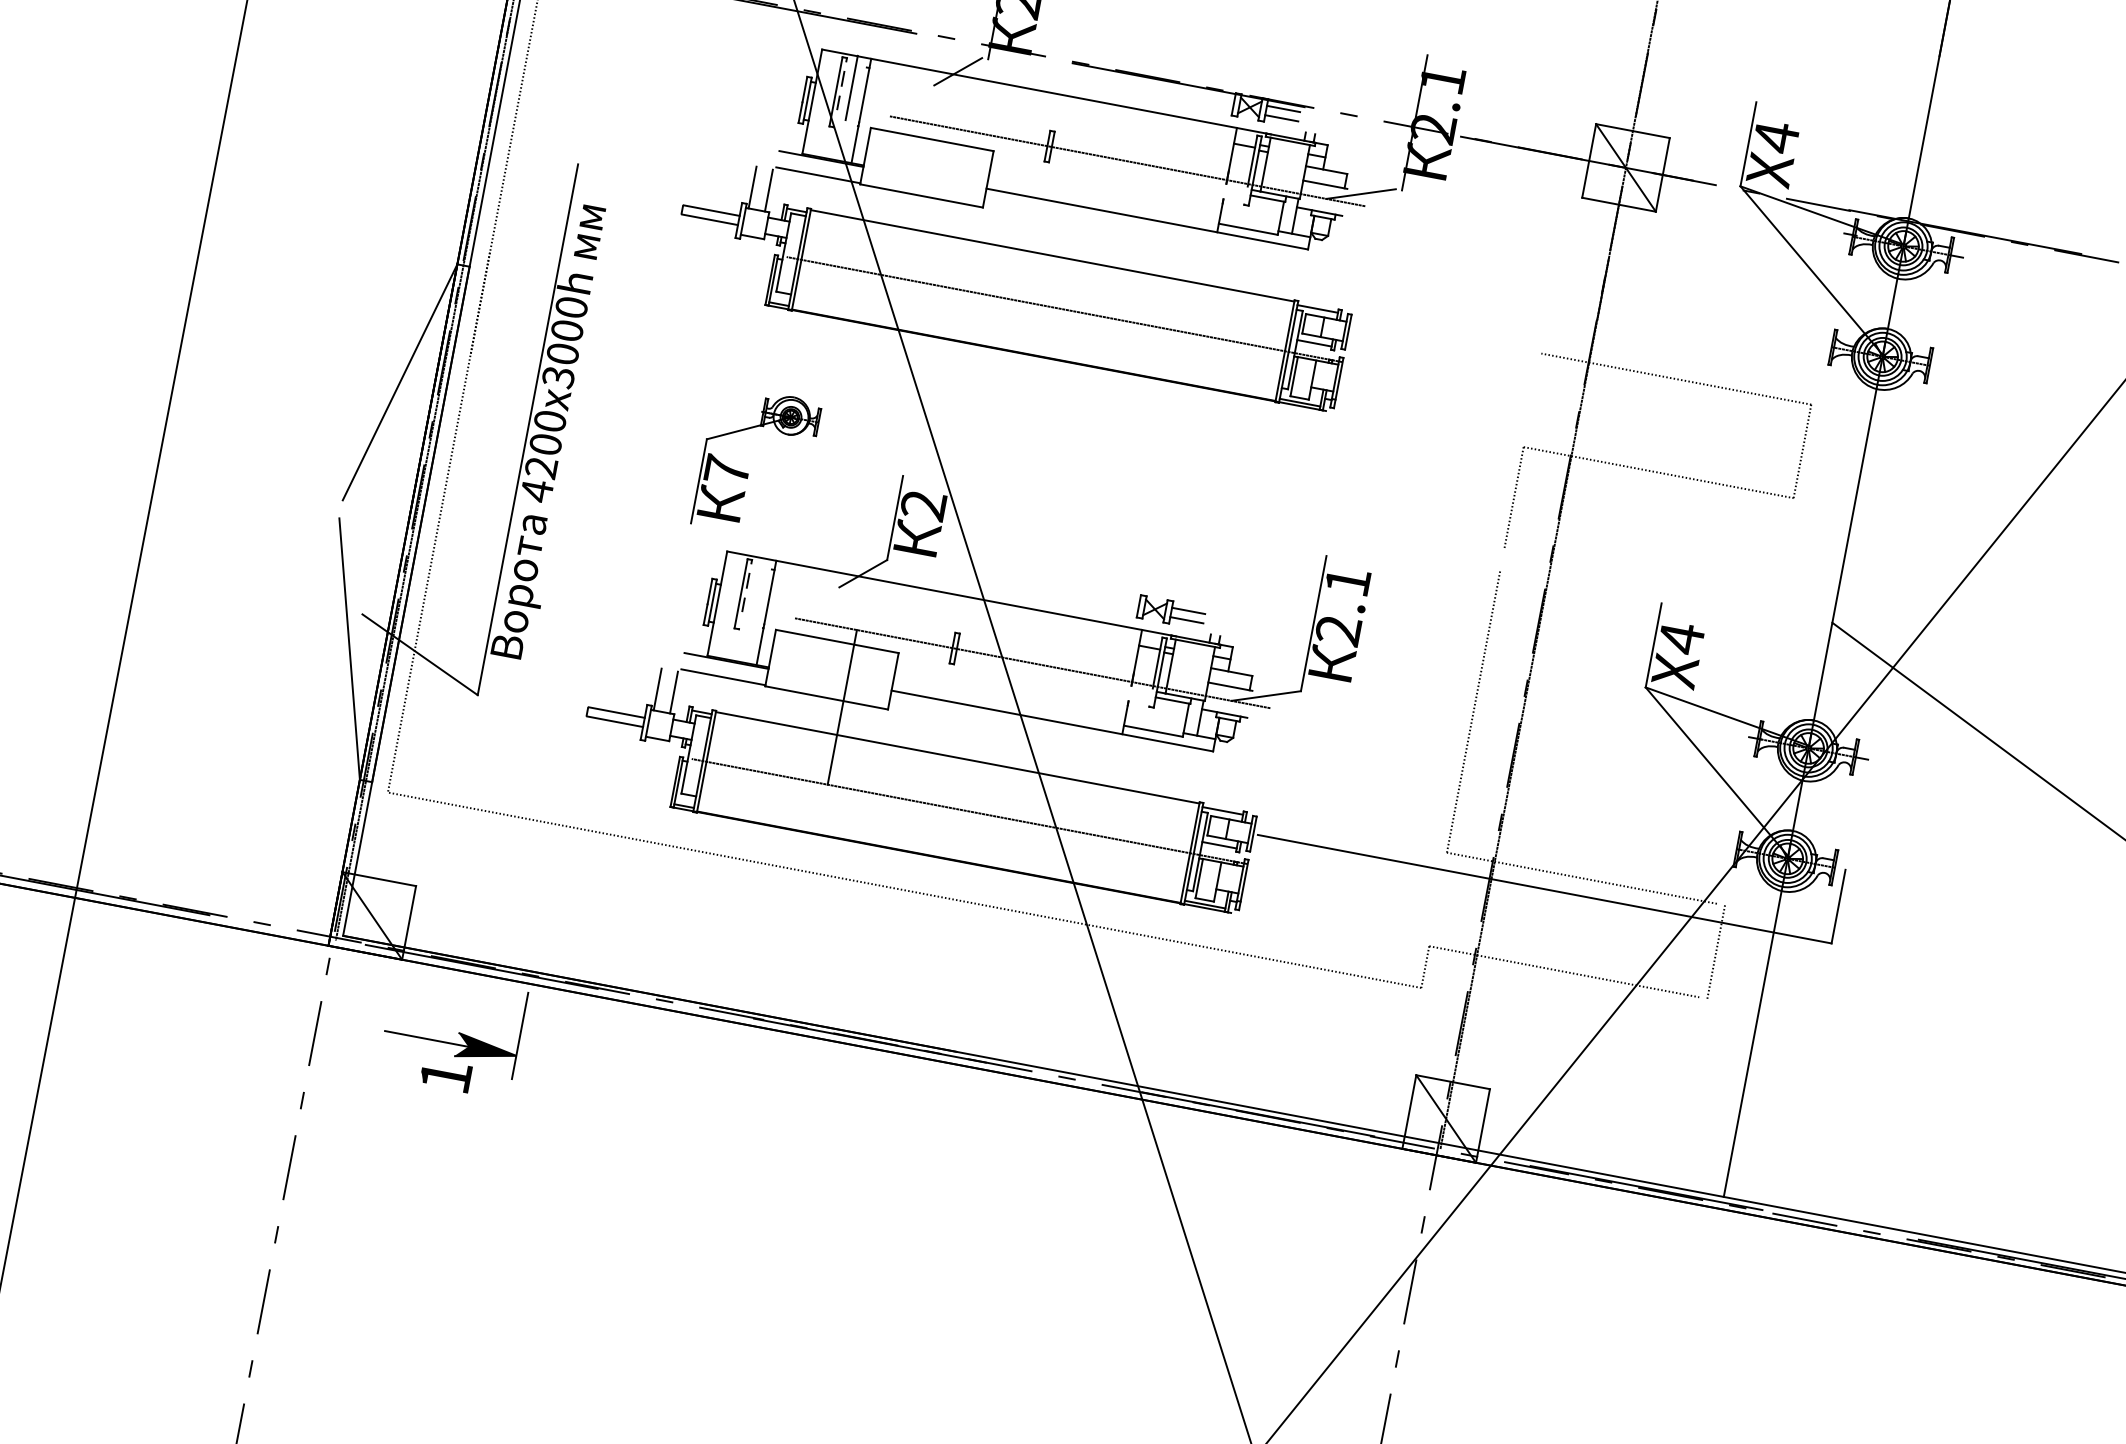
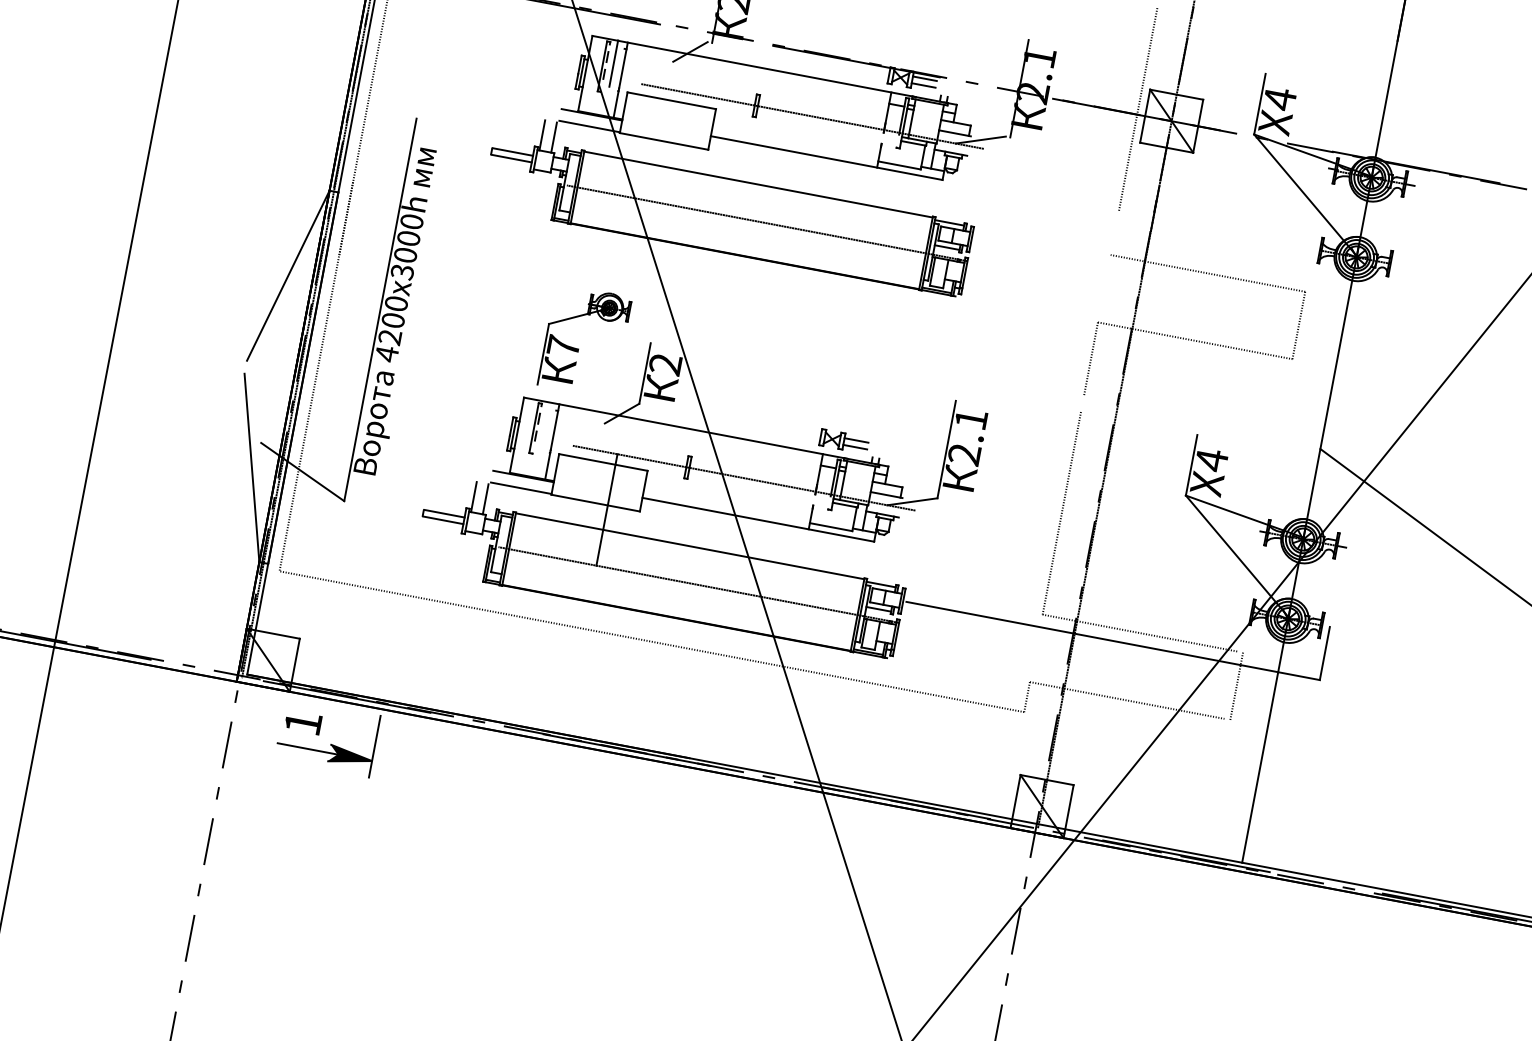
line: (1579, 151) -> (1138, 109), added
part: (748, 473) -> (579, 348), moved
text: (446, 1079) -> (303, 725), moved

